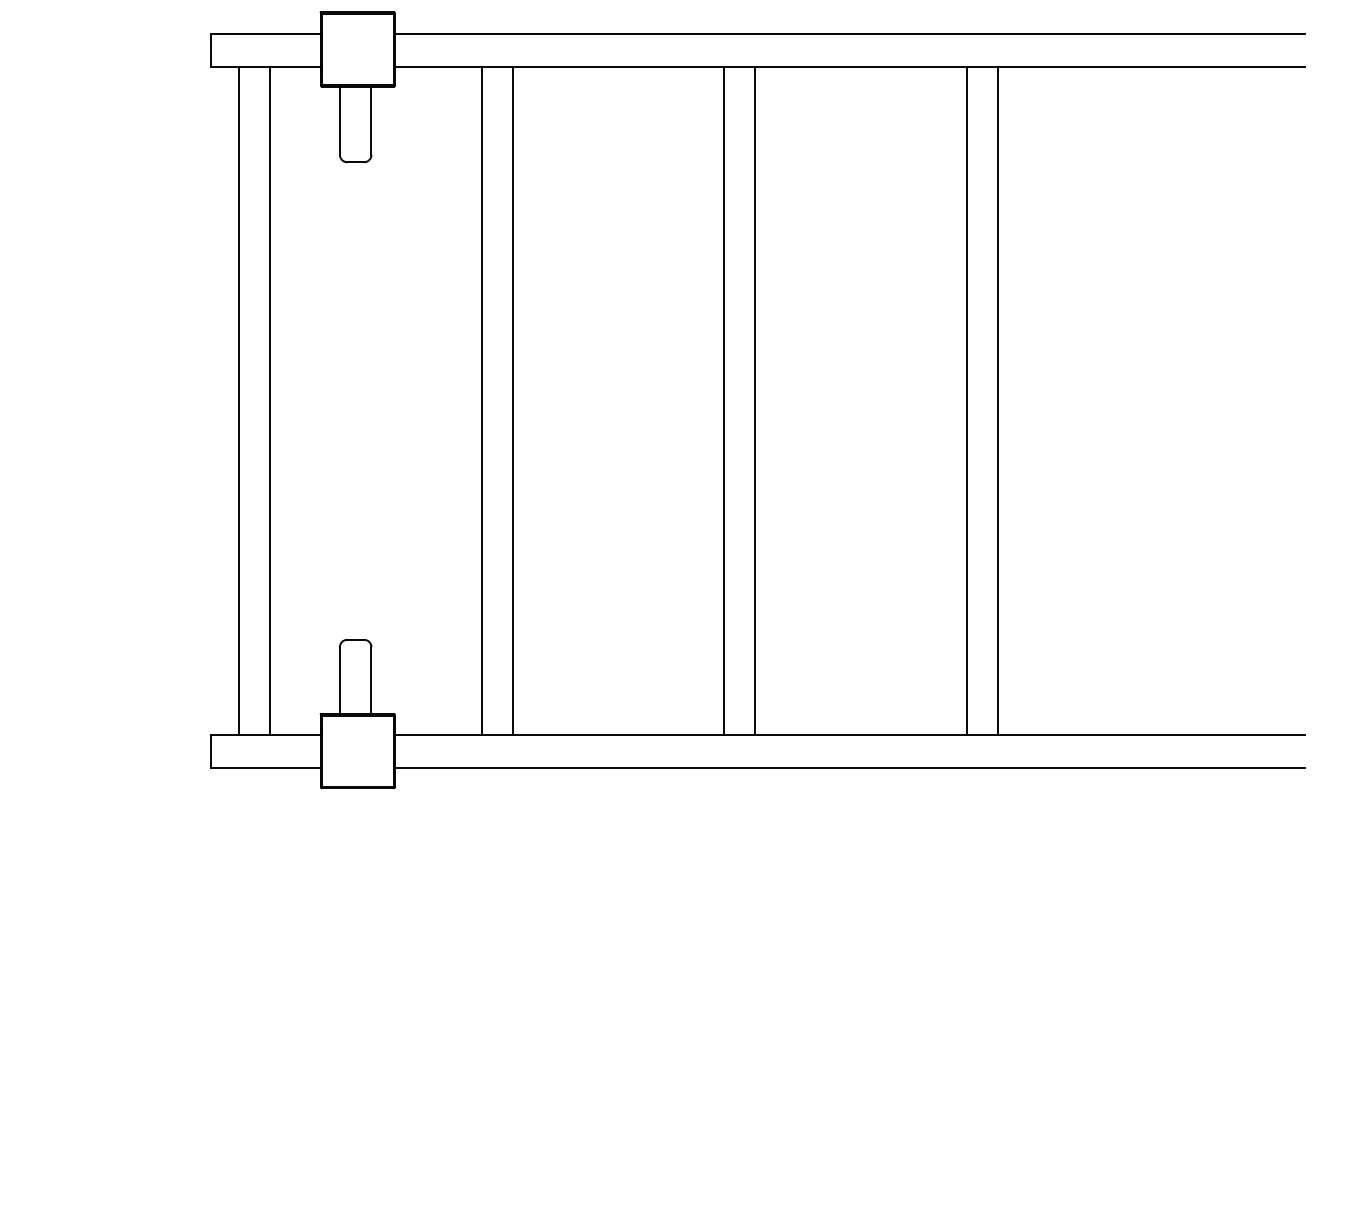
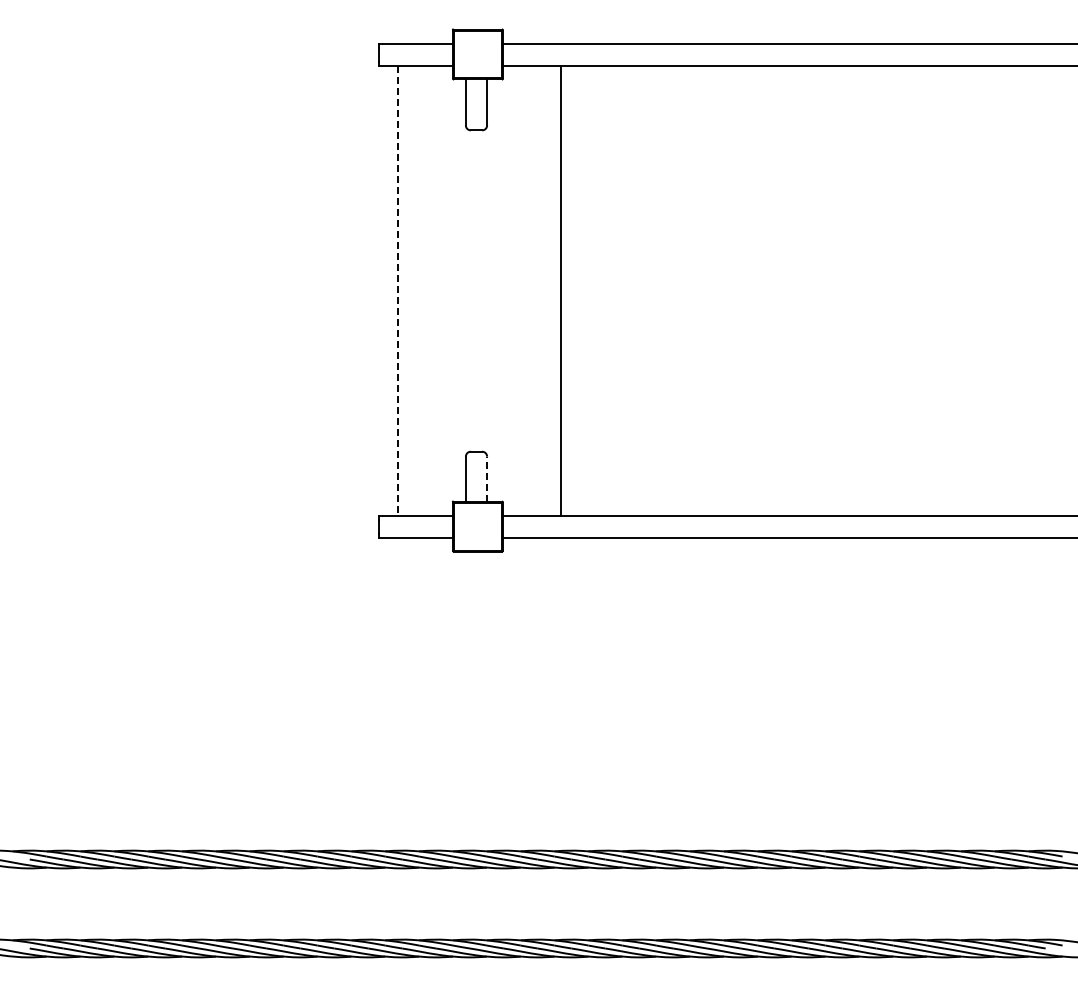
line: (270, 400) -> (419, 290), removed
line: (513, 400) -> (582, 290), removed
line: (724, 400) -> (724, 290), removed
line: (755, 400) -> (745, 290), removed
line: (966, 400) -> (887, 290), removed
line: (997, 400) -> (908, 290), removed
line: (239, 401) -> (398, 291), solid -> dashed
line: (372, 679) -> (487, 478), solid -> dashed

